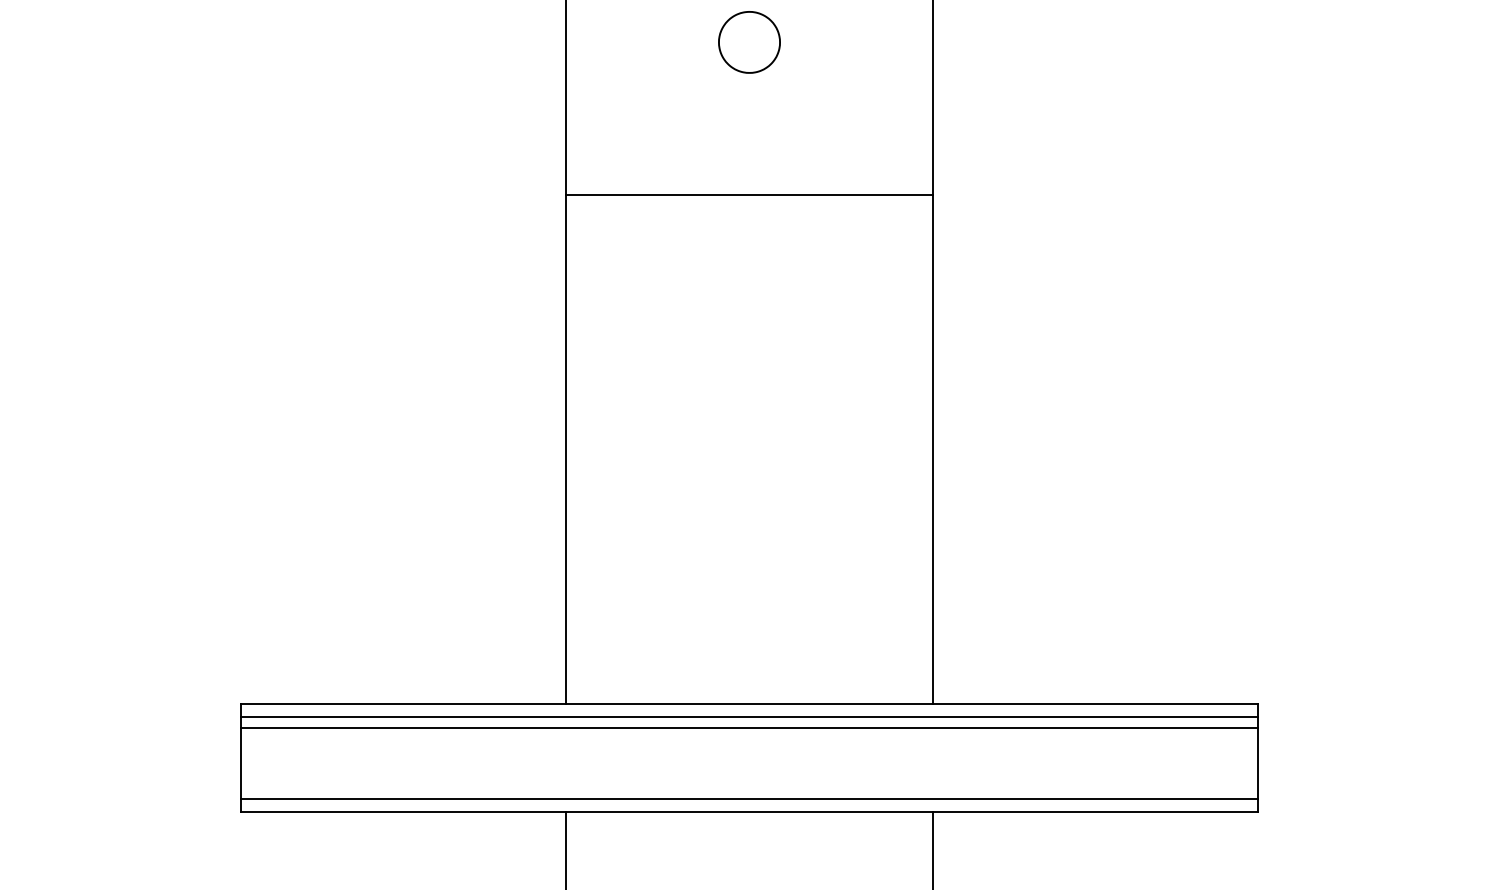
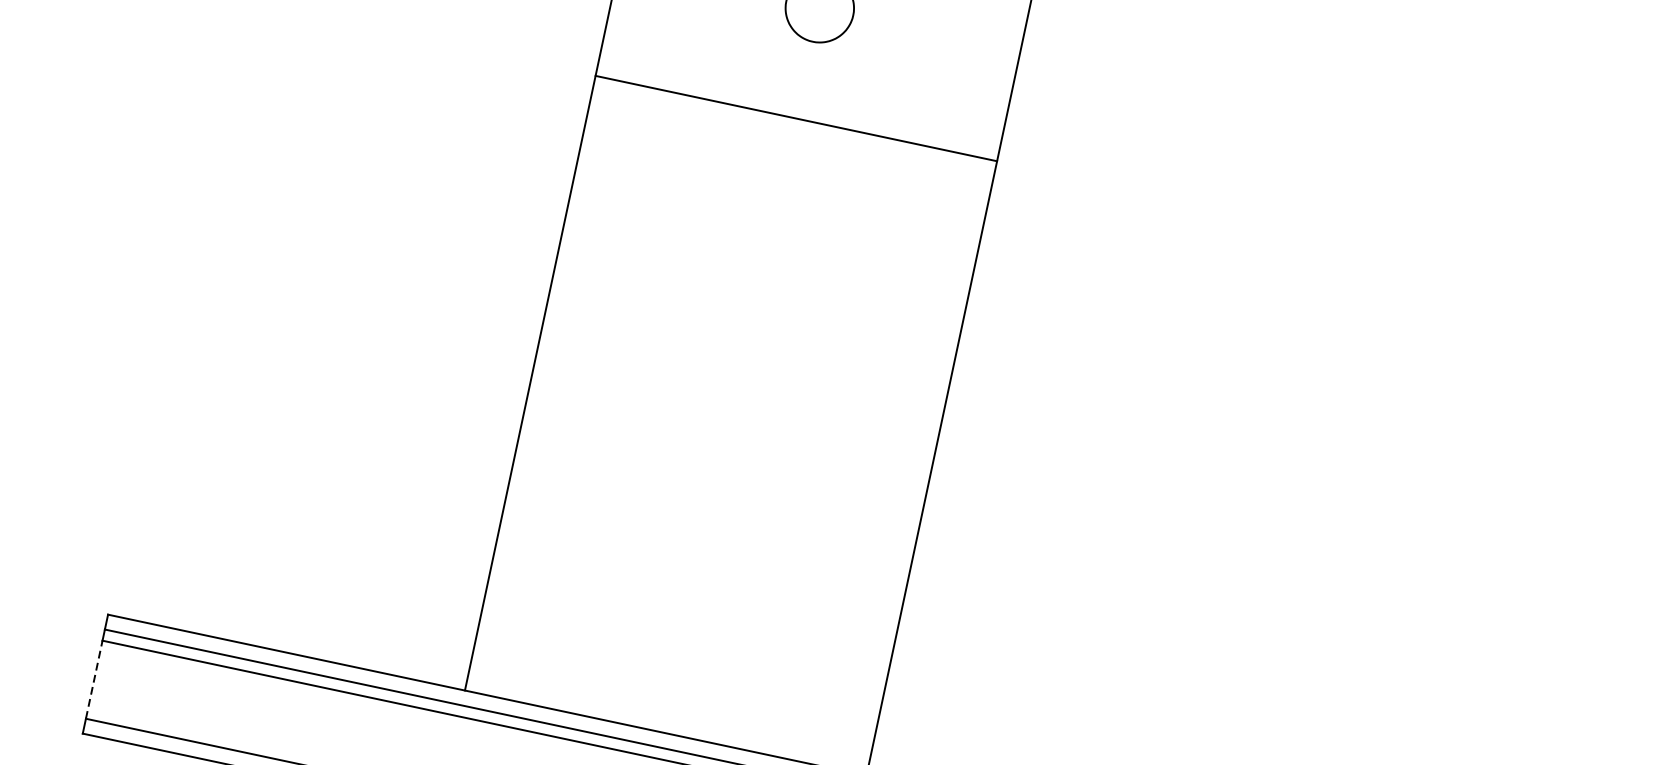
line: (749, 195) -> (796, 119), moved
line: (240, 763) -> (93, 680), solid -> dashed

